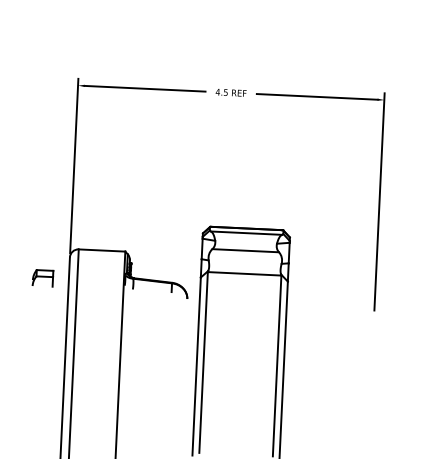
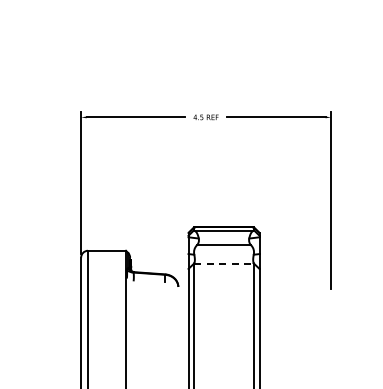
line: (245, 274) -> (224, 264), solid -> dashed
part: (42, 278) -> (59, 275), removed

